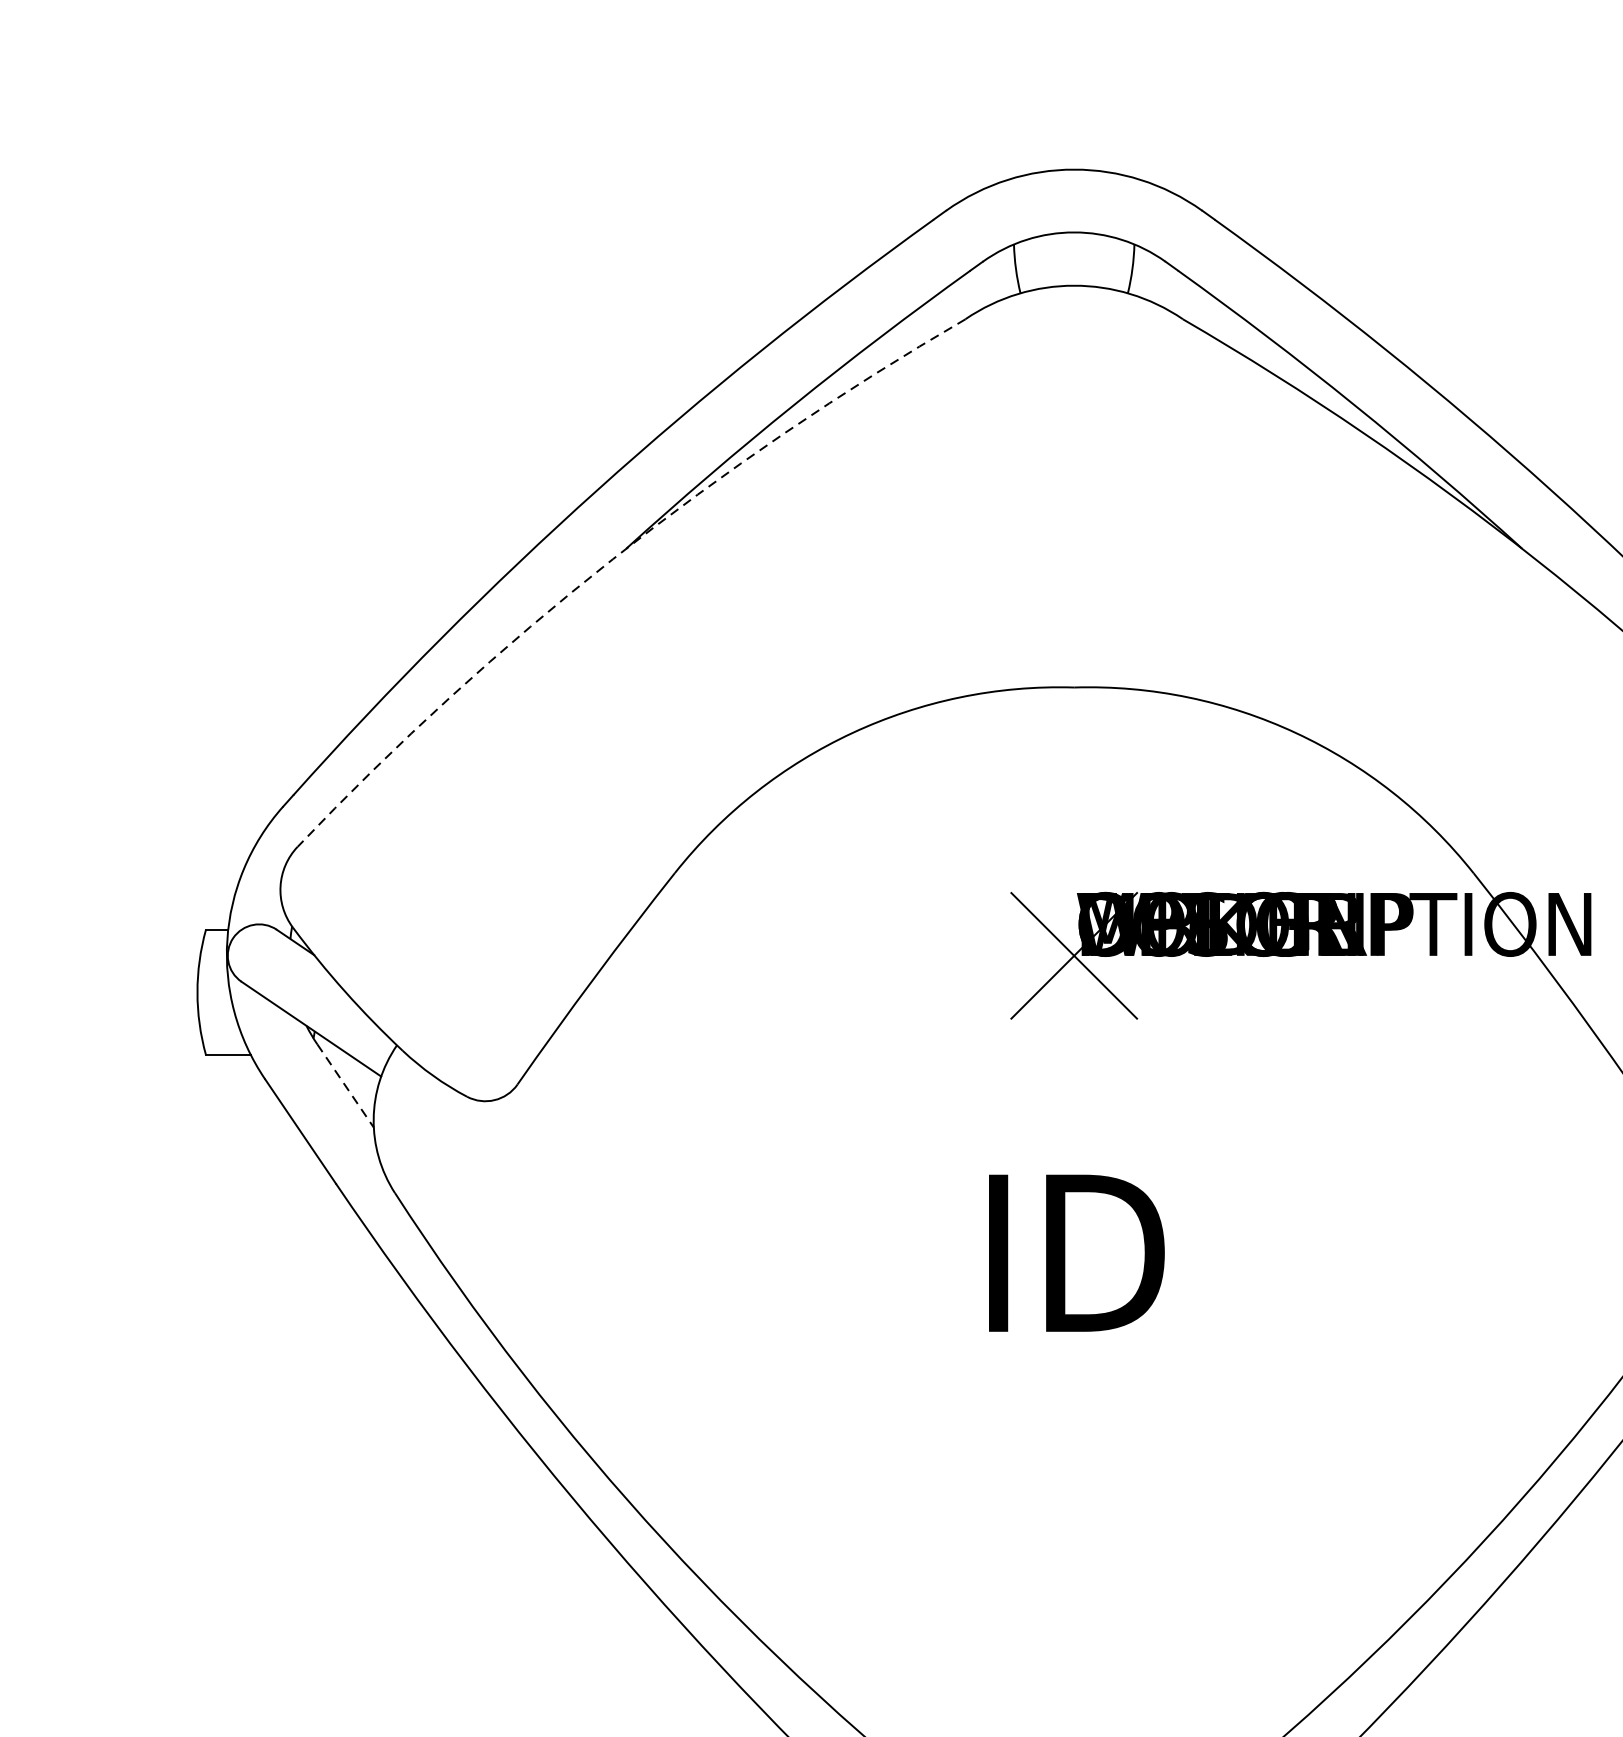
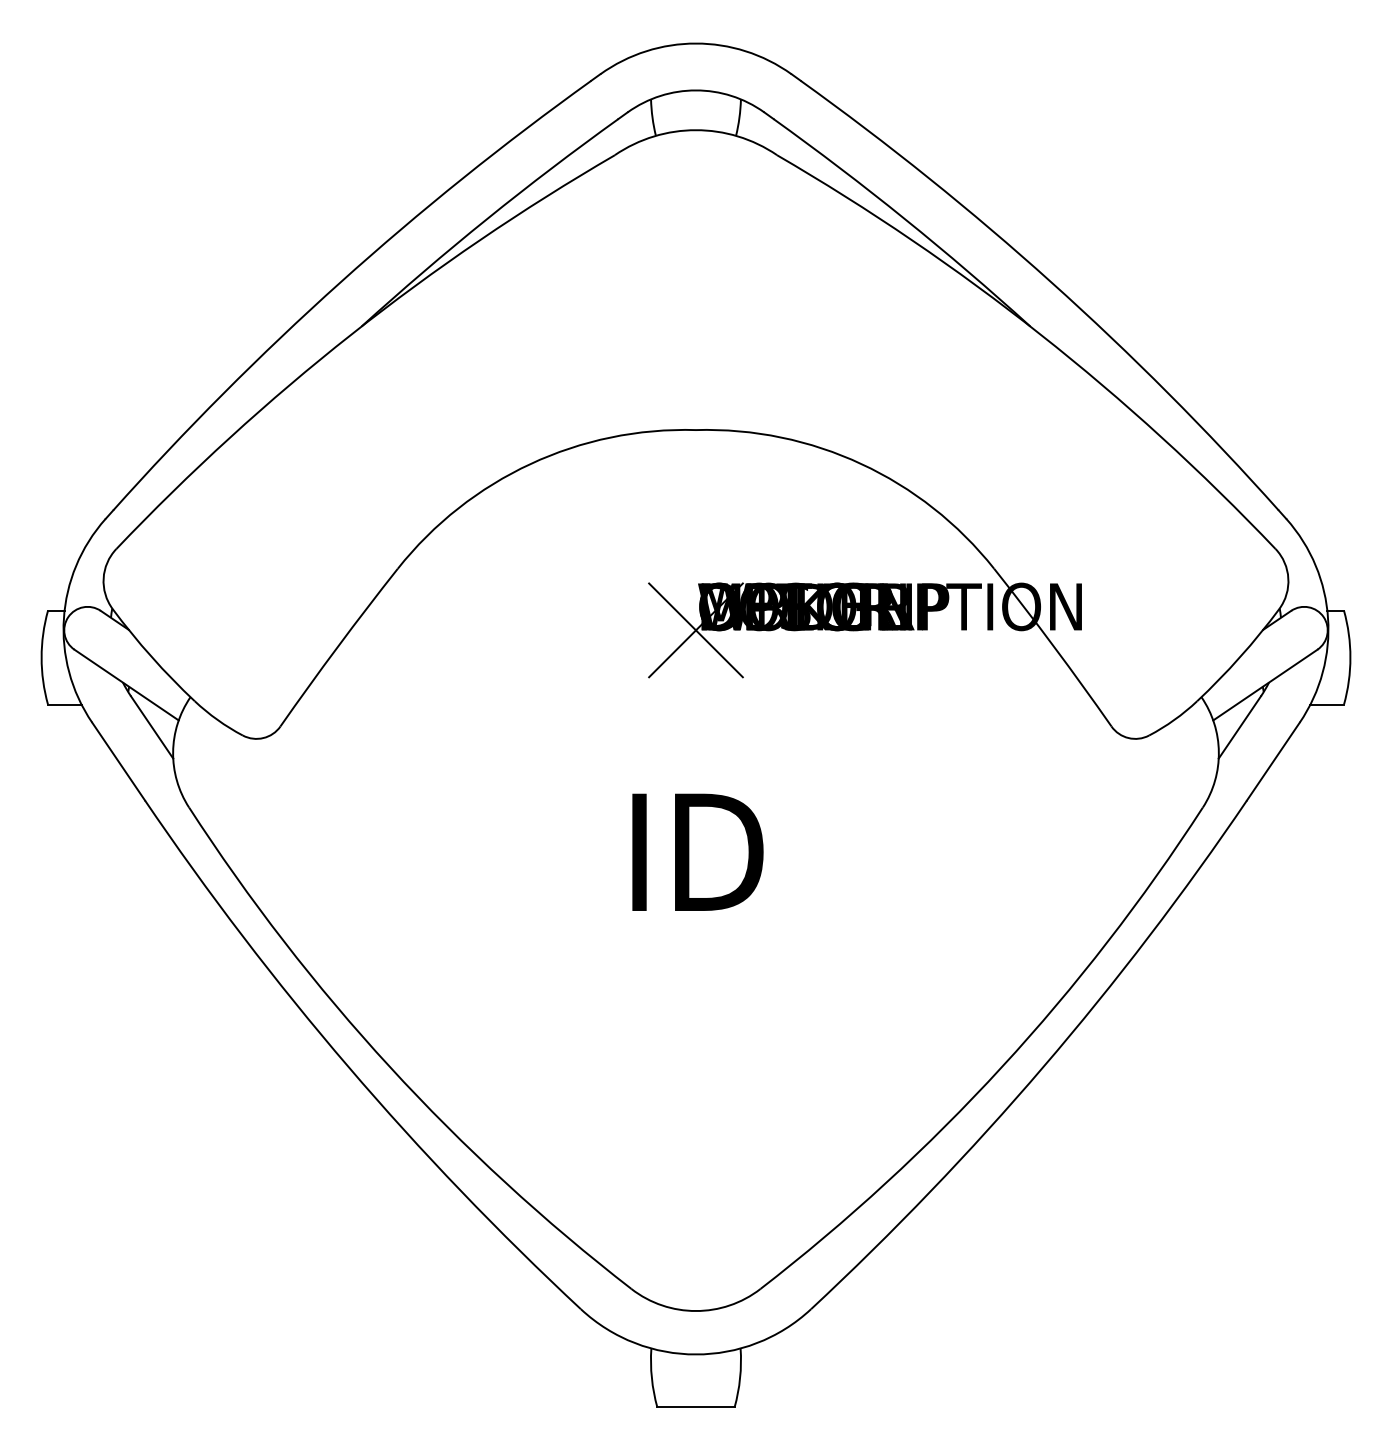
arc: (612, 559) -> (351, 334), dashed -> solid
line: (346, 1085) -> (152, 727), dashed -> solid

